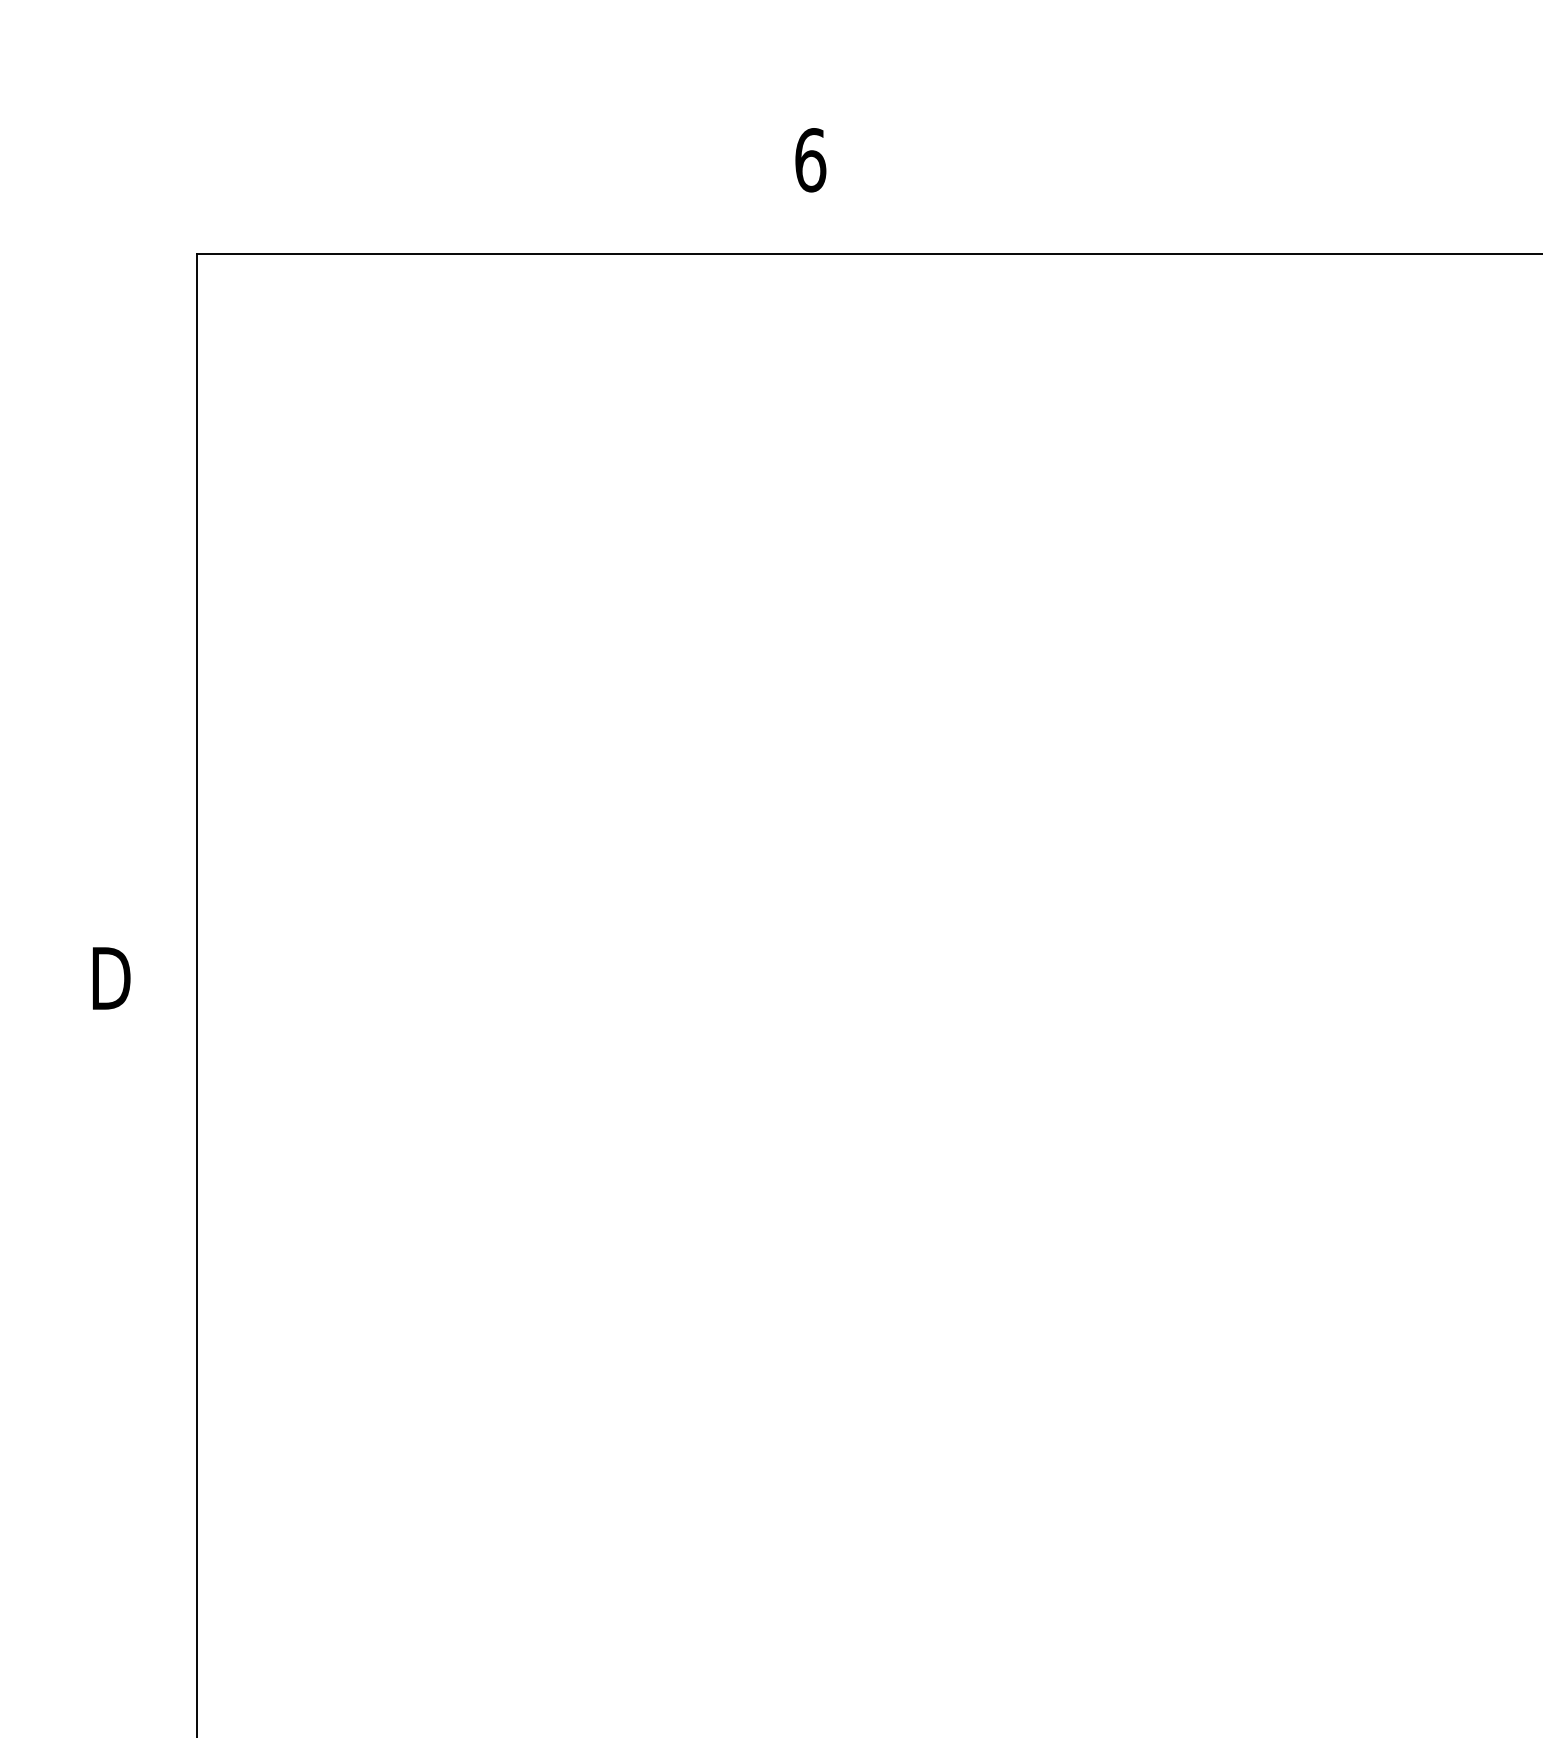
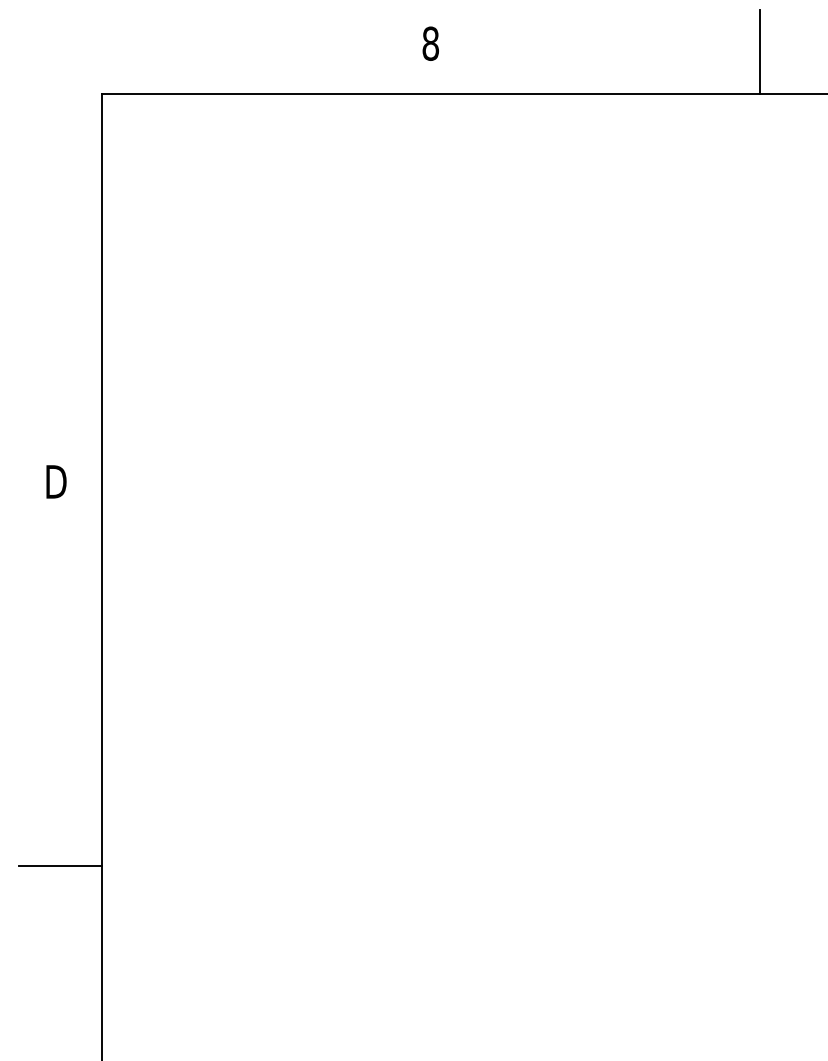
text: (810, 159) -> (430, 43), 6 -> 8
line: (1424, 174) -> (759, 51), added
line: (119, 1694) -> (60, 865), added

